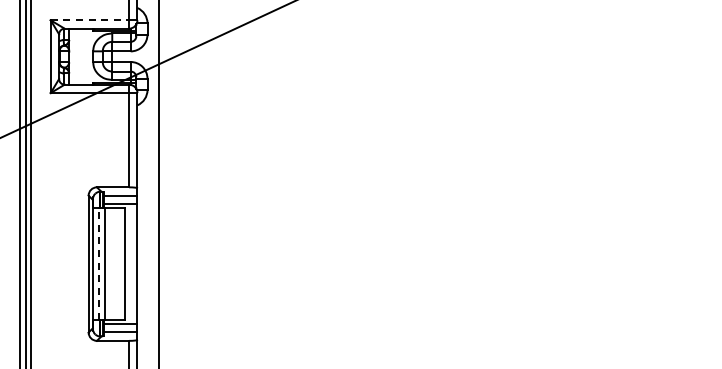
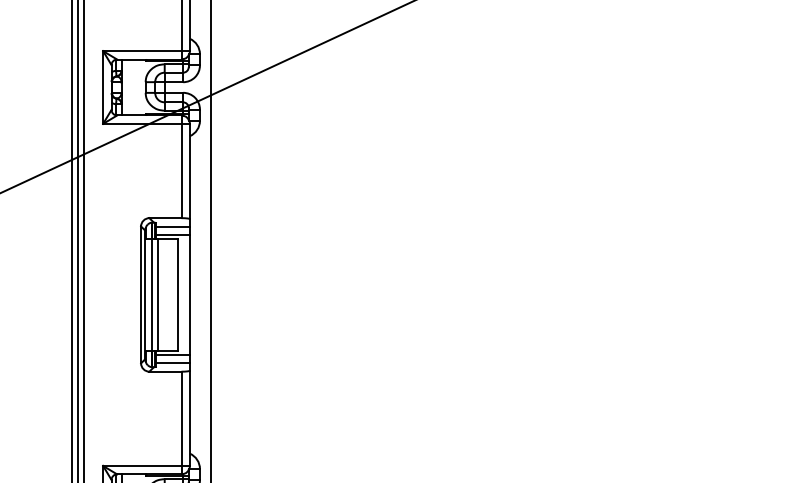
line: (90, 20) -> (142, 51), dashed -> solid
line: (99, 263) -> (151, 294), dashed -> solid

